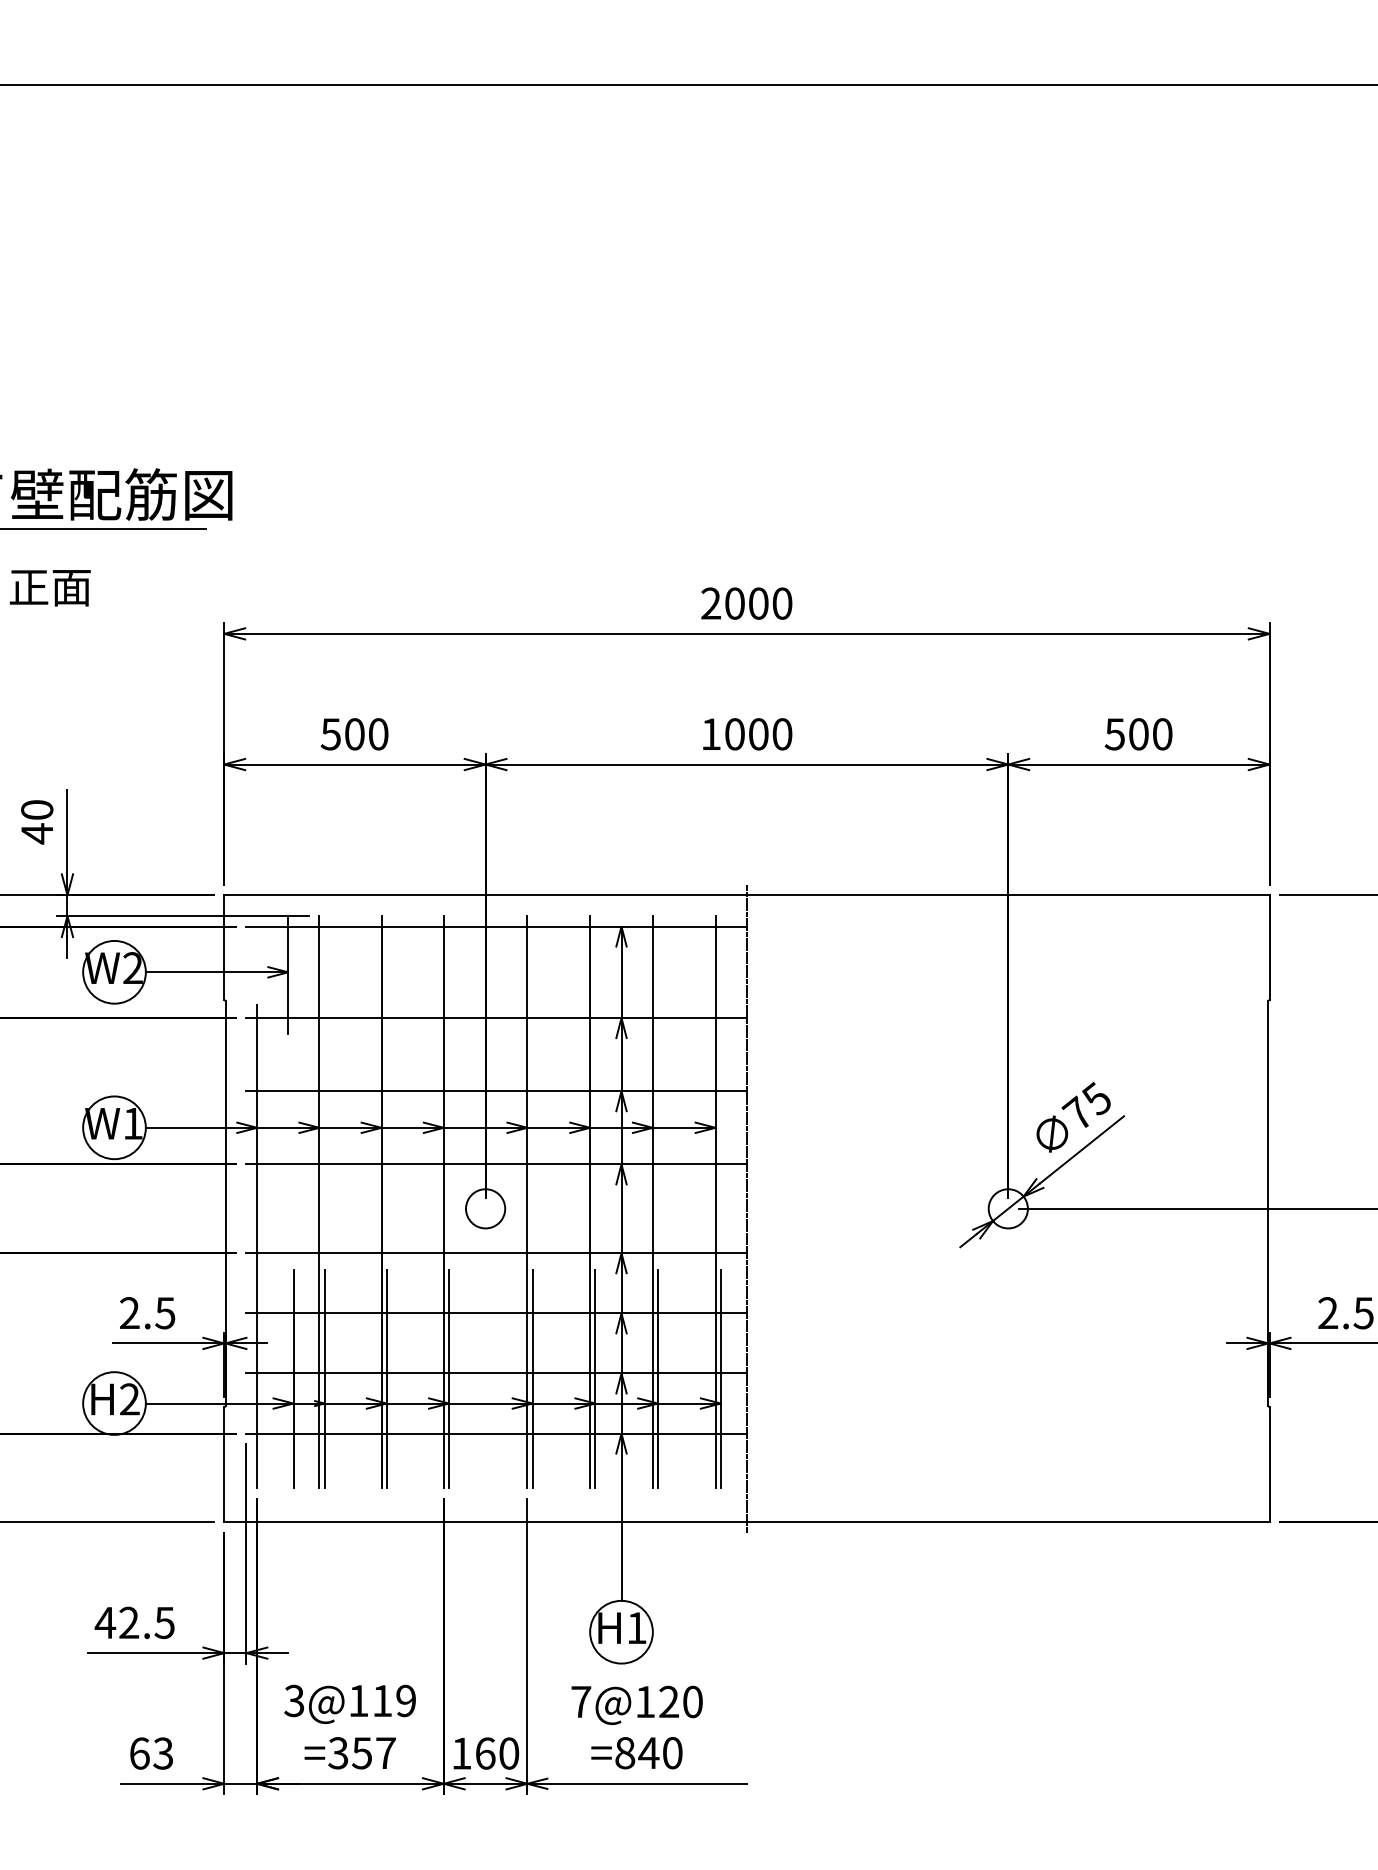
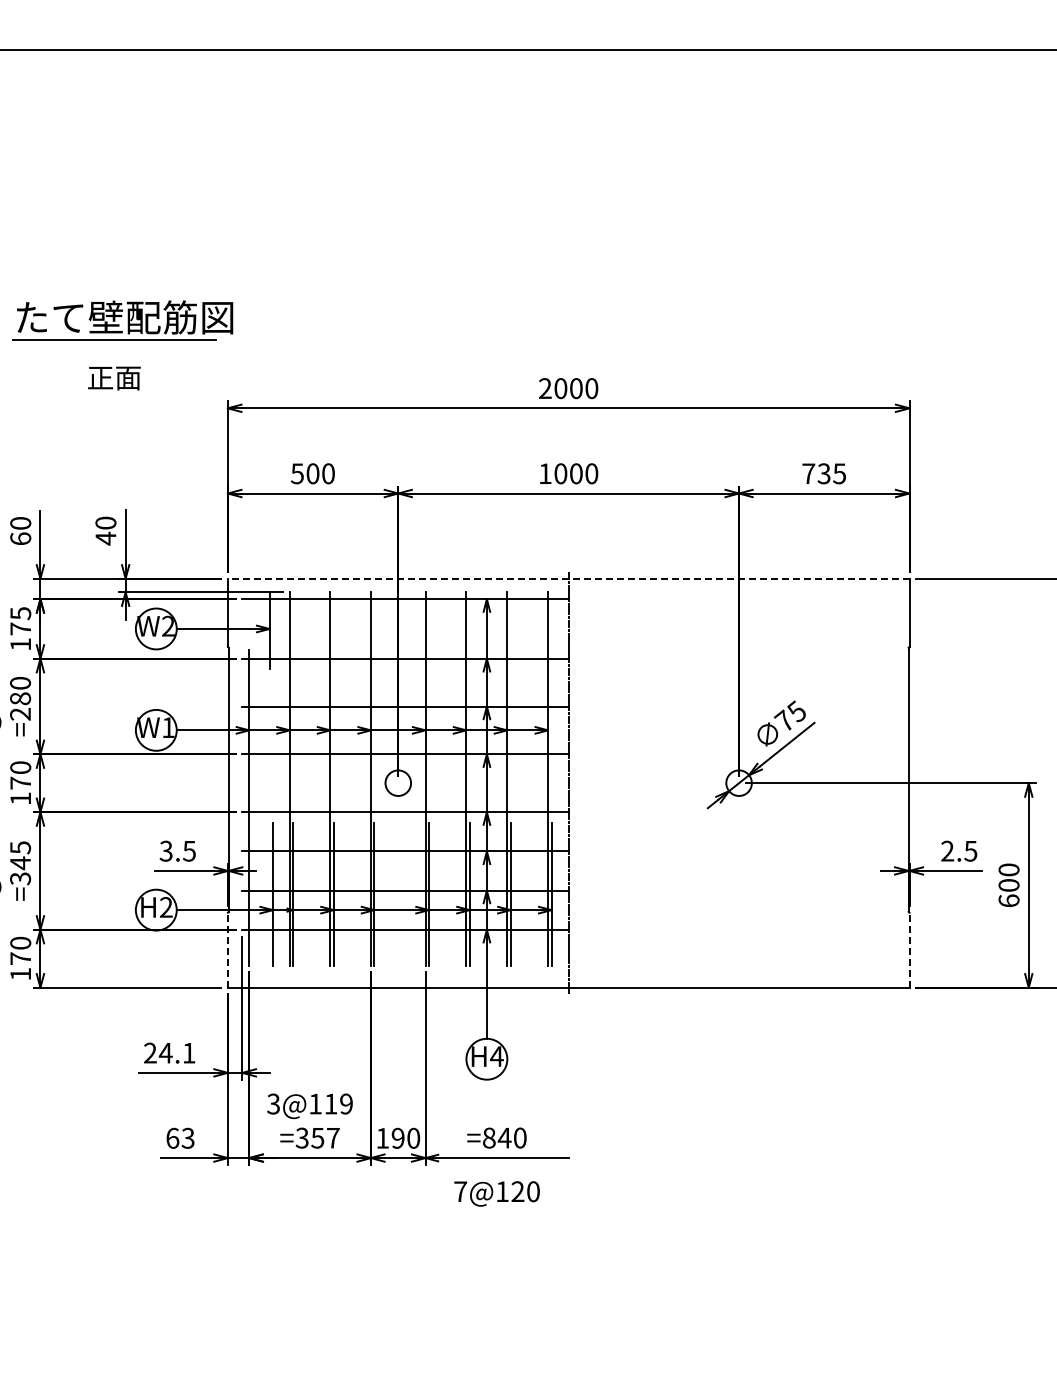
text: (1139, 733) -> (824, 473), 500 -> 735
line: (746, 894) -> (568, 578), solid -> dashed
text: (128, 1313) -> (165, 851), 2.5 -> 3.5
line: (223, 1463) -> (227, 949), solid -> dashed
line: (1269, 1463) -> (909, 949), solid -> dashed
text: (134, 1621) -> (169, 1052), 42.5 -> 24.1
text: (636, 1628) -> (496, 1056), H1 -> H4
text: (636, 1704) -> (496, 1193), moved
text: (484, 1752) -> (397, 1137), 160 -> 190

